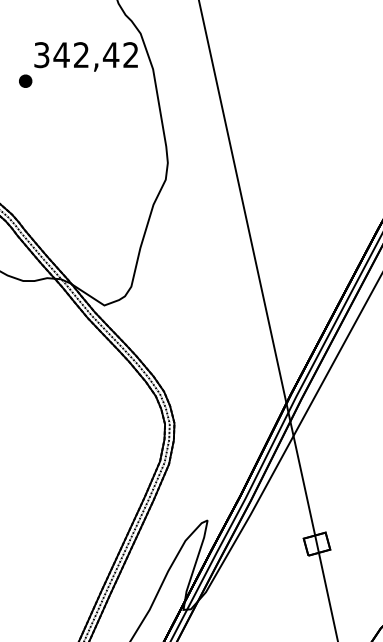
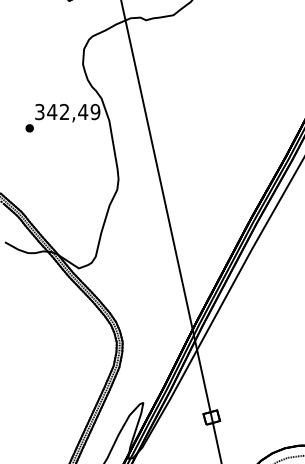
text: (130, 55) -> (95, 112), 342,42 -> 342,49

